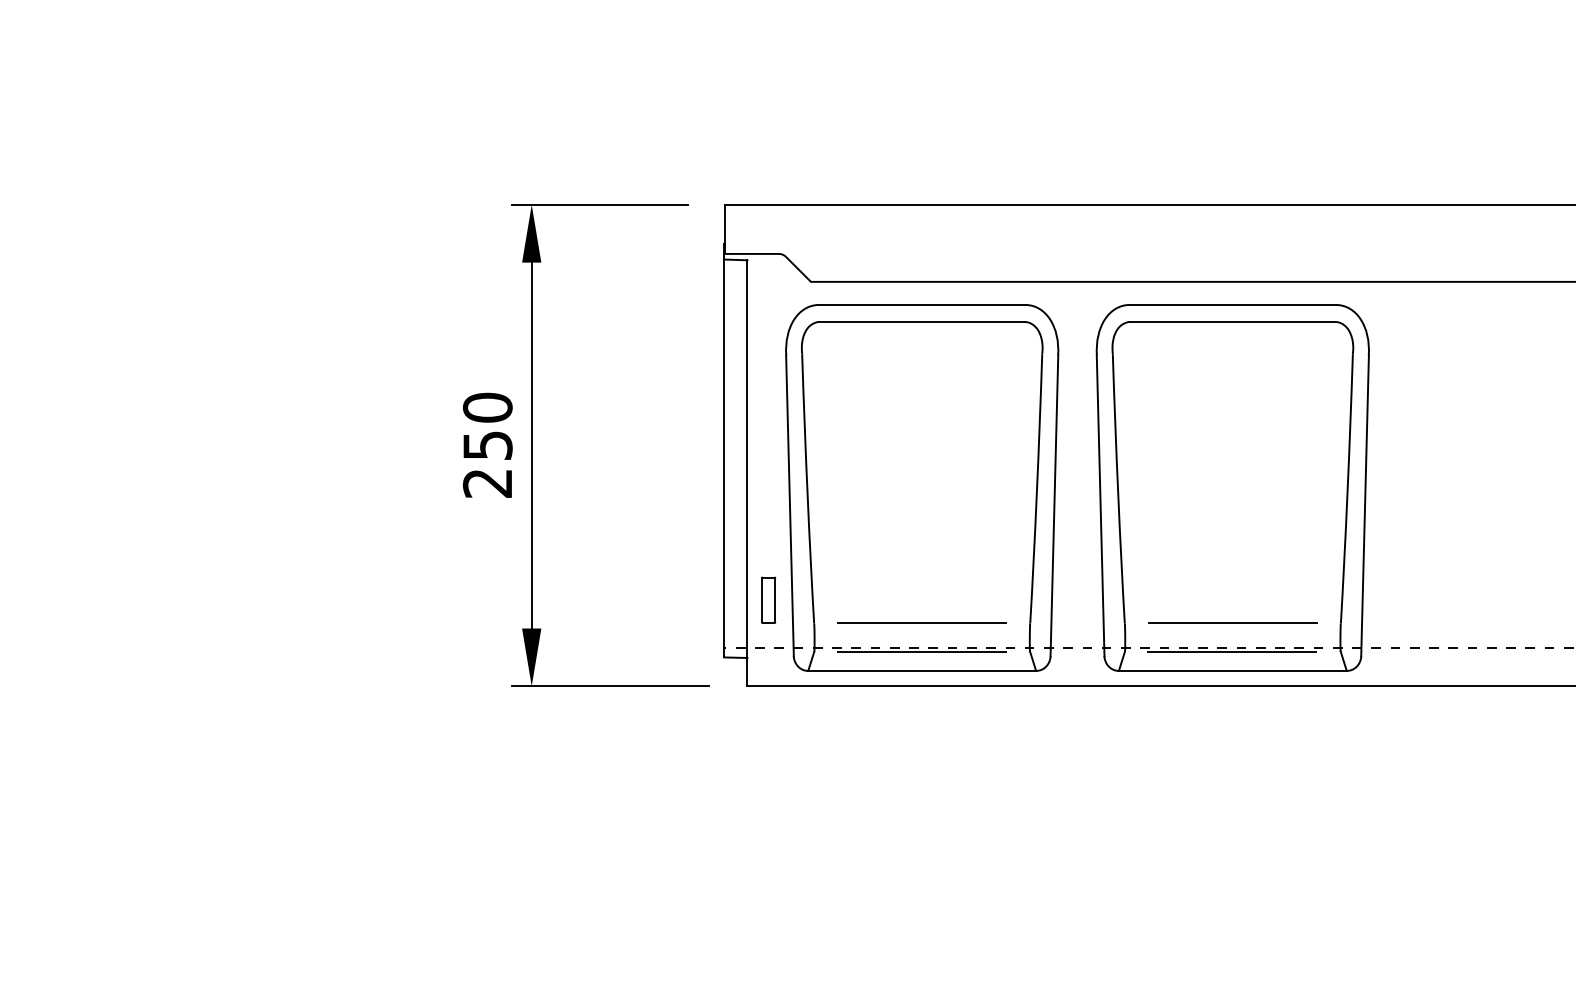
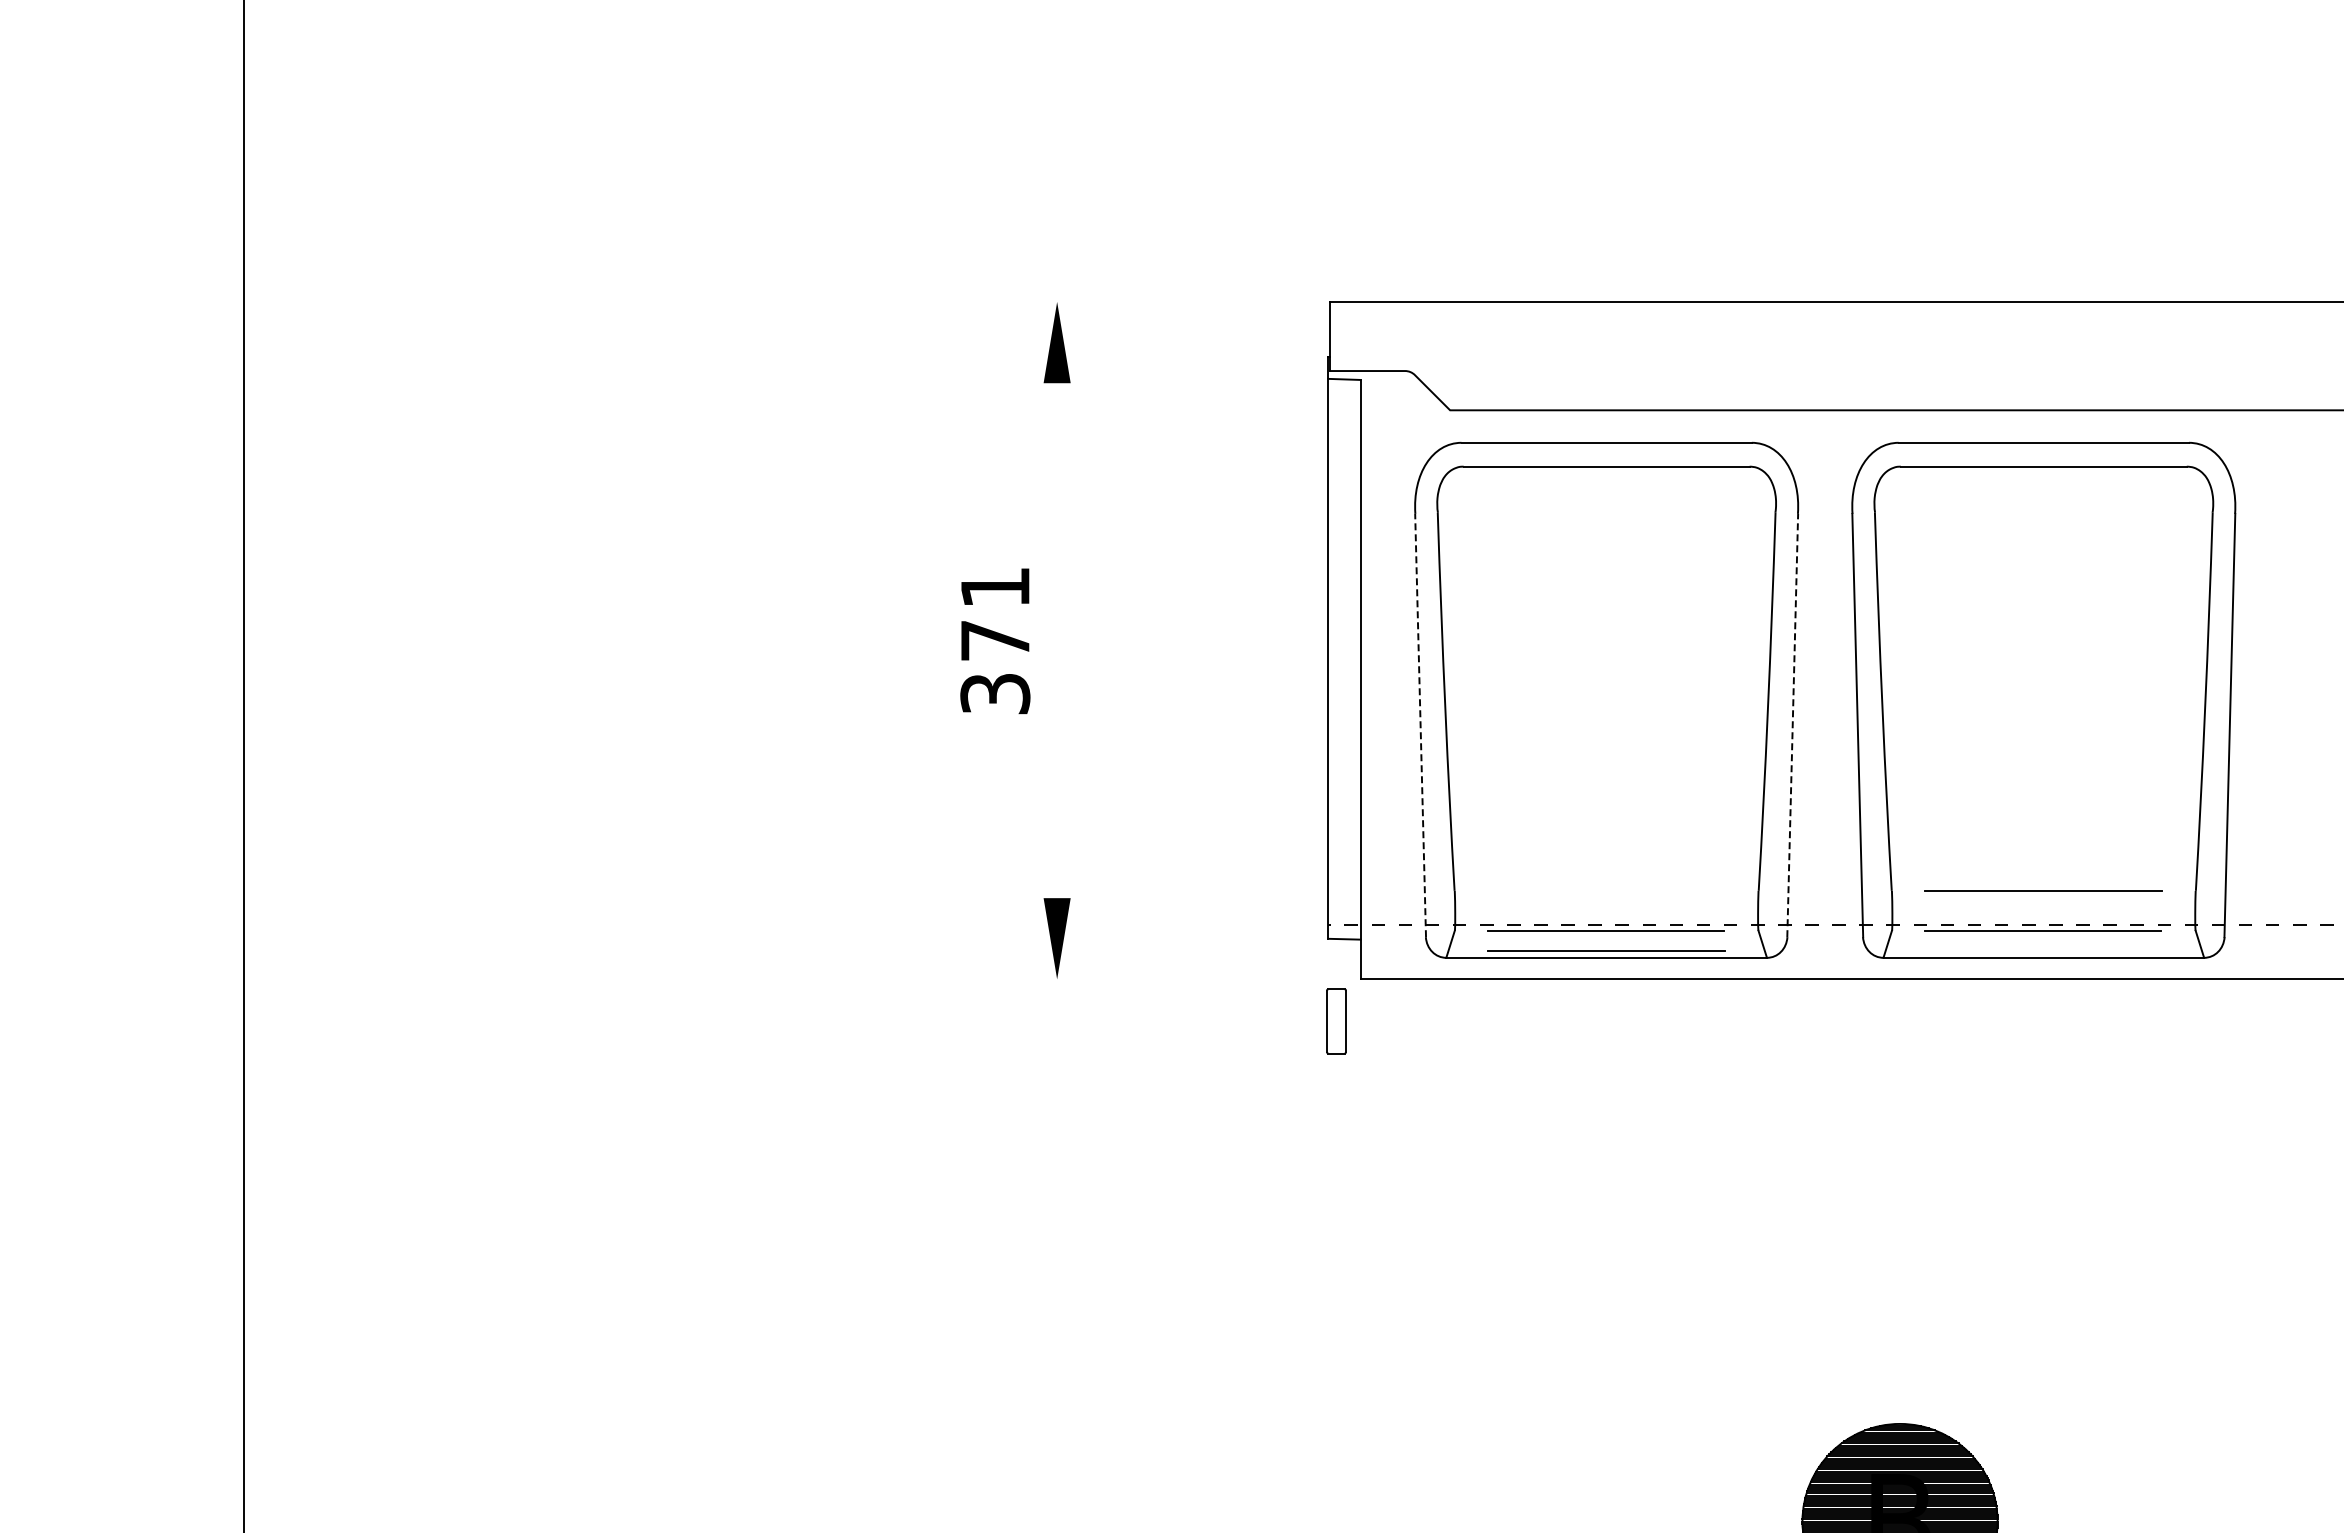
line: (600, 204) -> (1153, 301), removed
text: (487, 445) -> (995, 640), 250 -> 371
line: (531, 445) -> (1057, 640), removed
line: (789, 505) -> (1420, 725), solid -> dashed
line: (1054, 505) -> (1792, 725), solid -> dashed
part: (768, 600) -> (1336, 1021), moved
line: (922, 623) -> (1606, 950), moved
line: (610, 686) -> (1168, 979), removed

